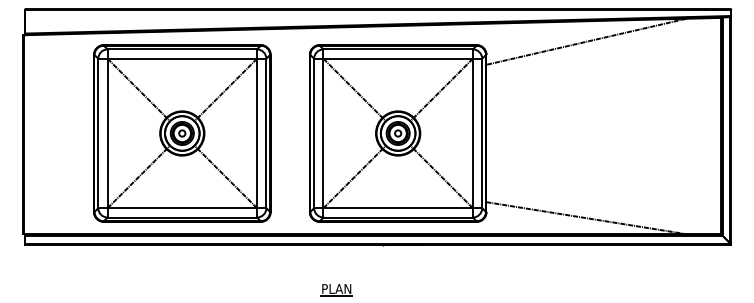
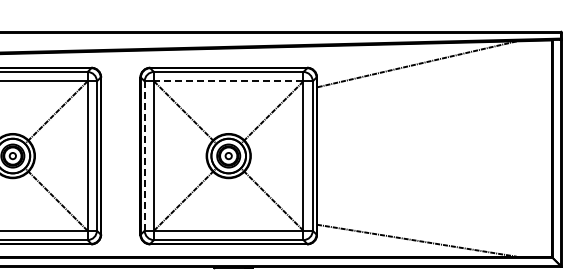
line: (398, 58) -> (229, 81), solid -> dashed
line: (314, 133) -> (145, 156), solid -> dashed

